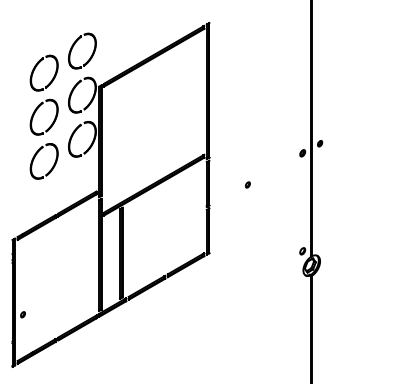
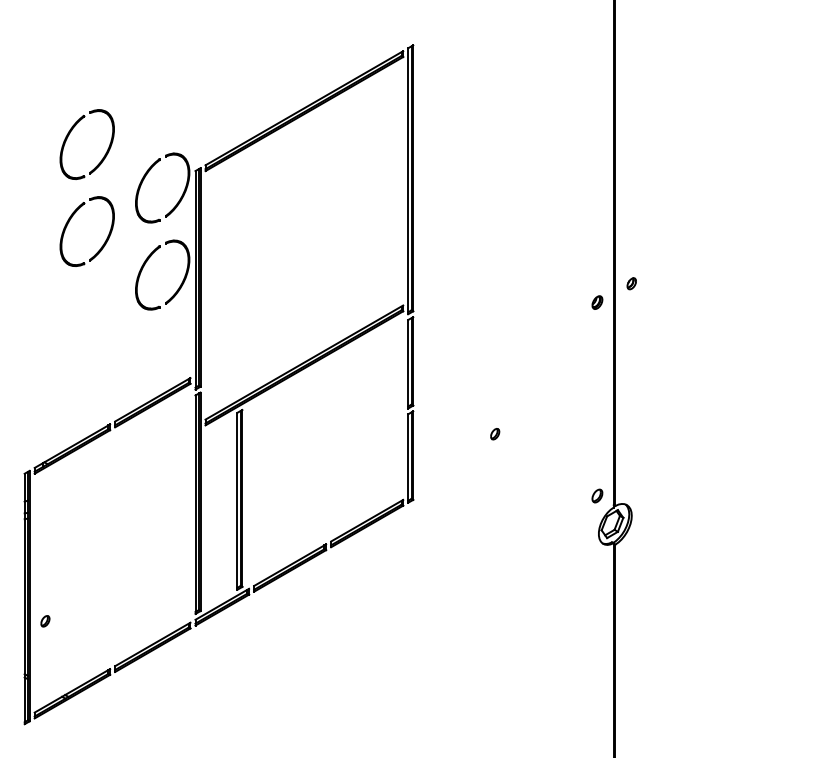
part: (75, 44) -> (148, 87), removed
part: (35, 157) -> (70, 310), removed
part: (247, 184) -> (494, 433), moved

